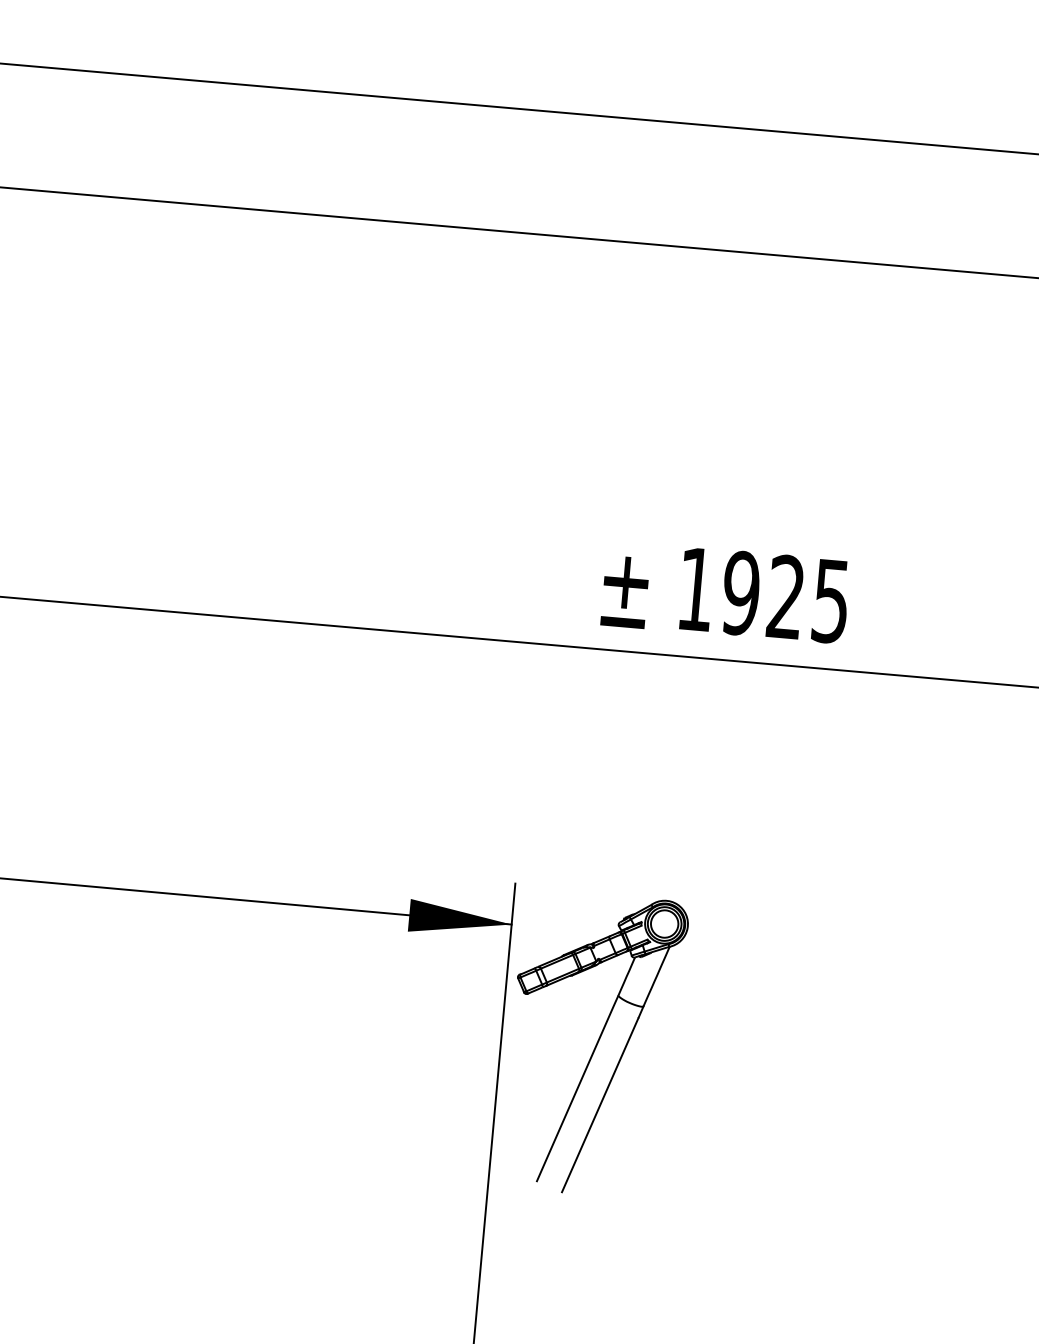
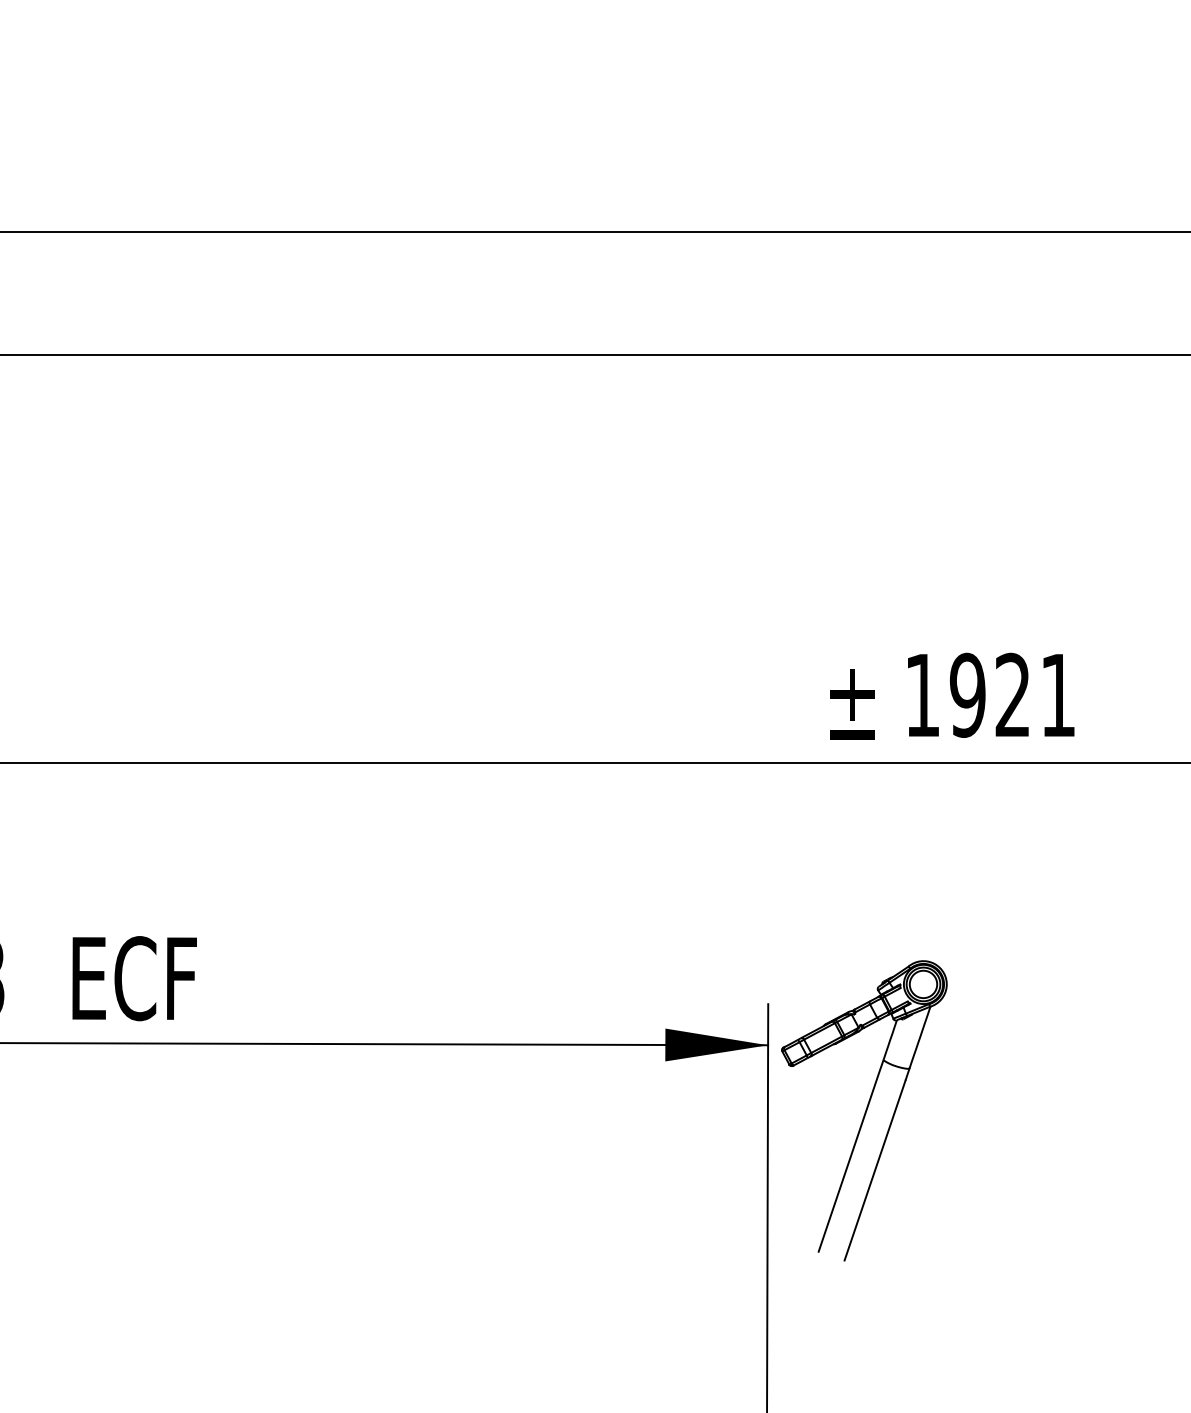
text: (830, 601) -> (1057, 695), 1925 -> 1921
part: (594, 1044) -> (864, 1110), moved

